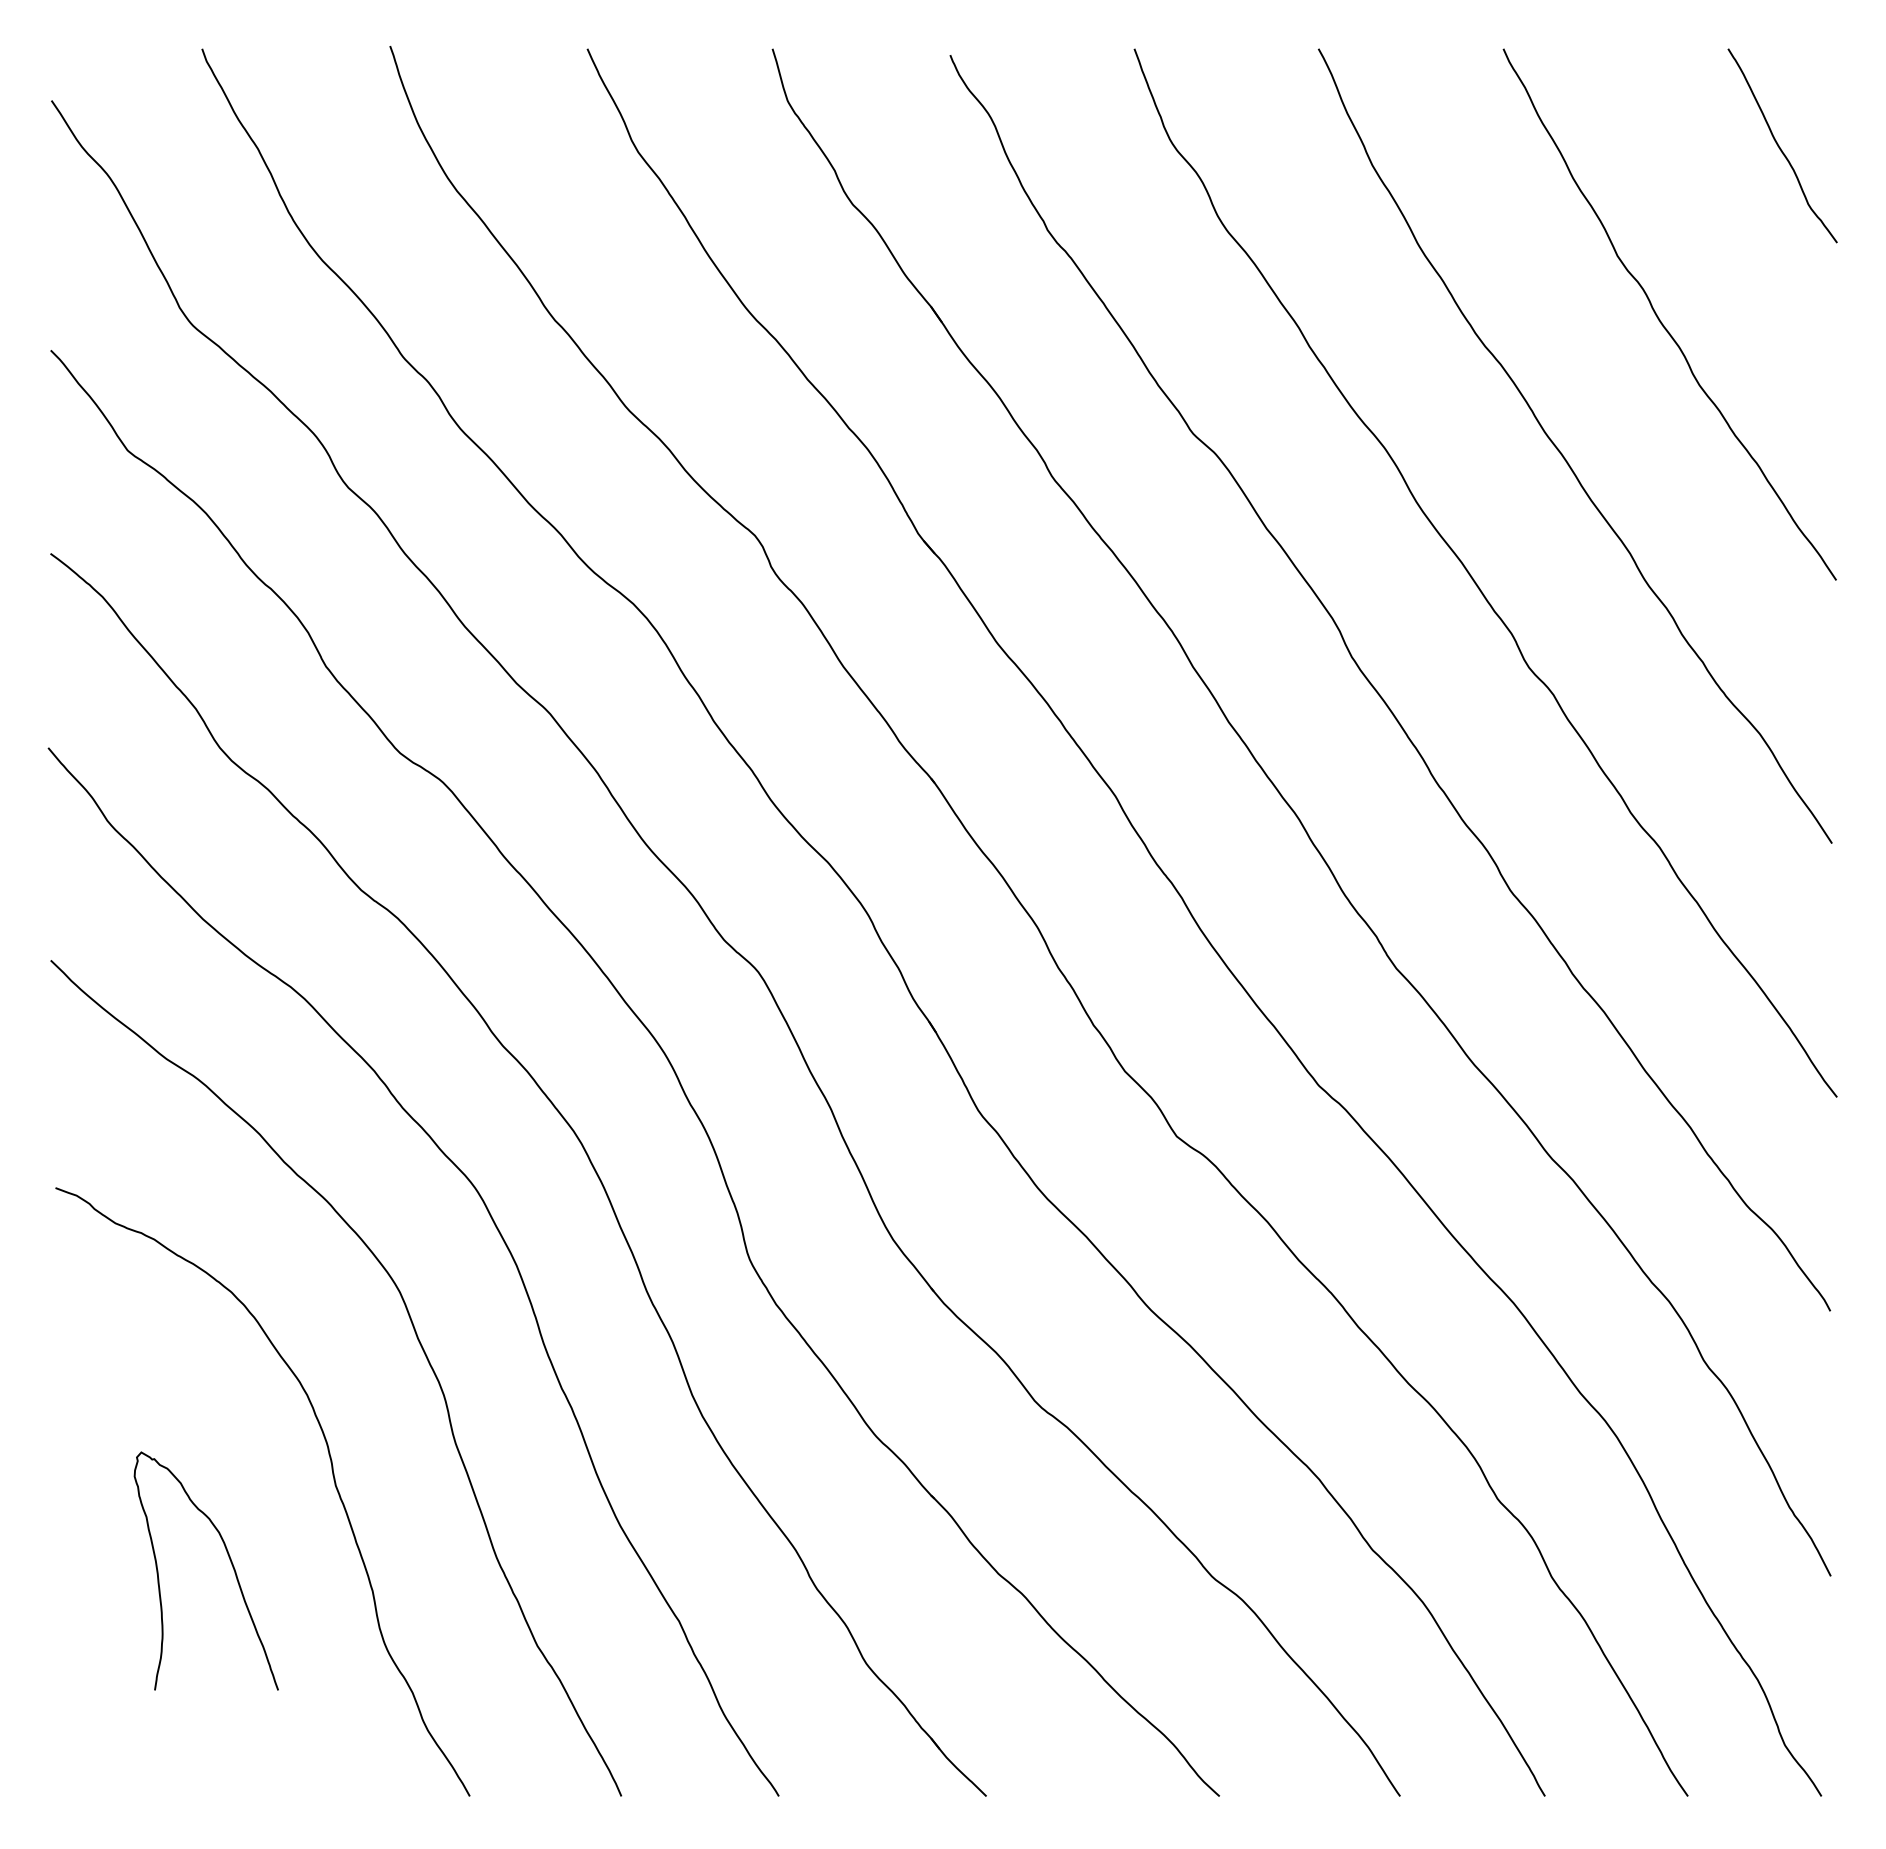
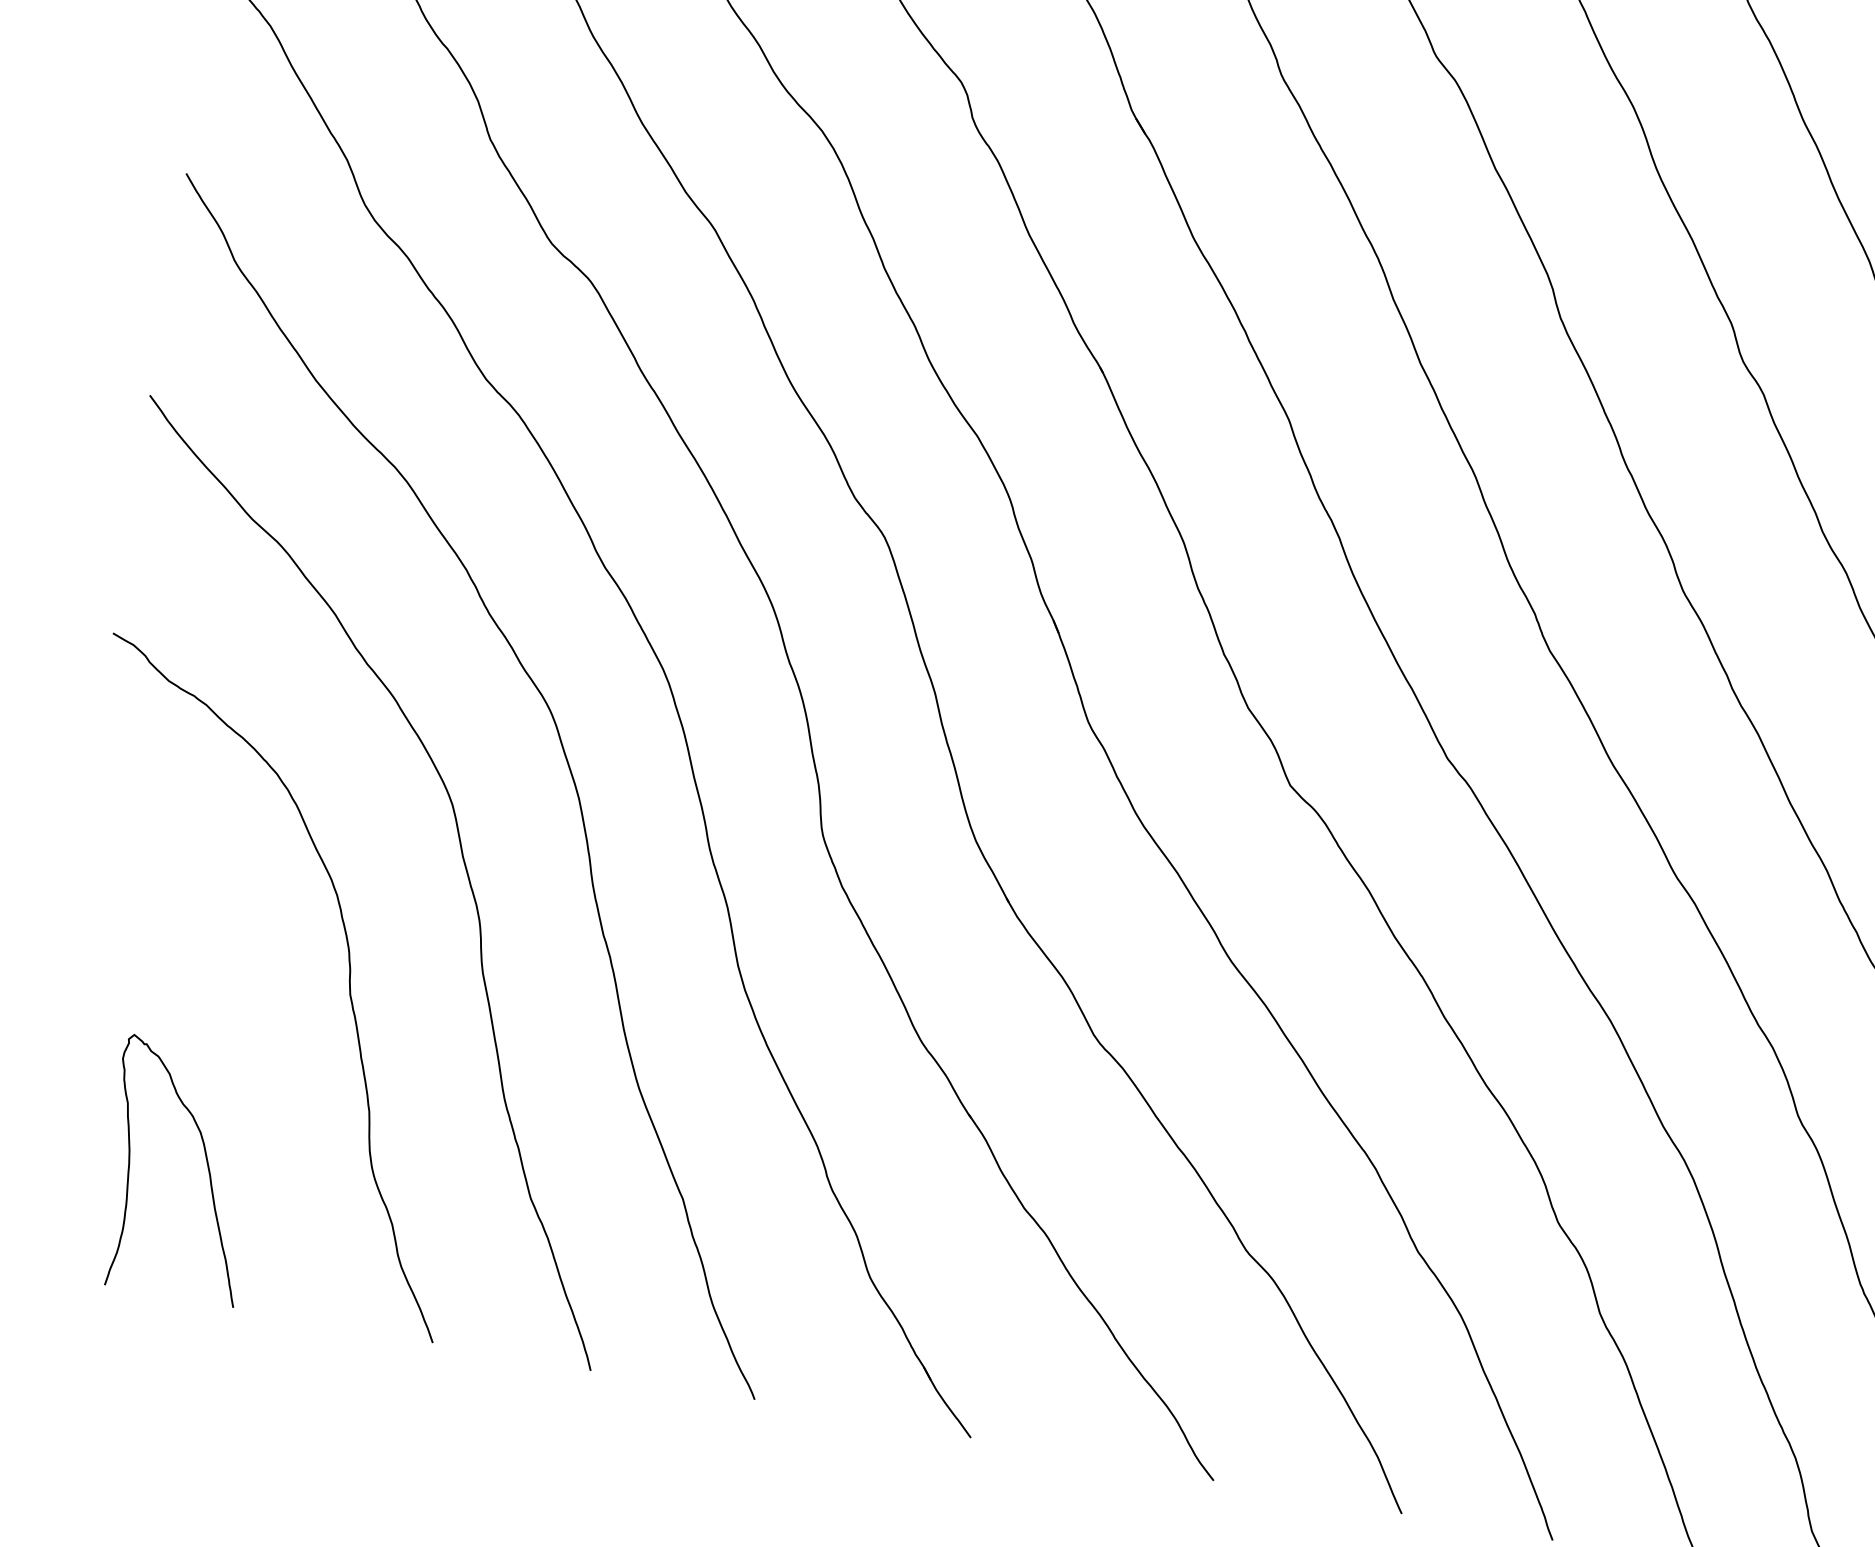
curve: (230, 1562) -> (207, 1165), moved

